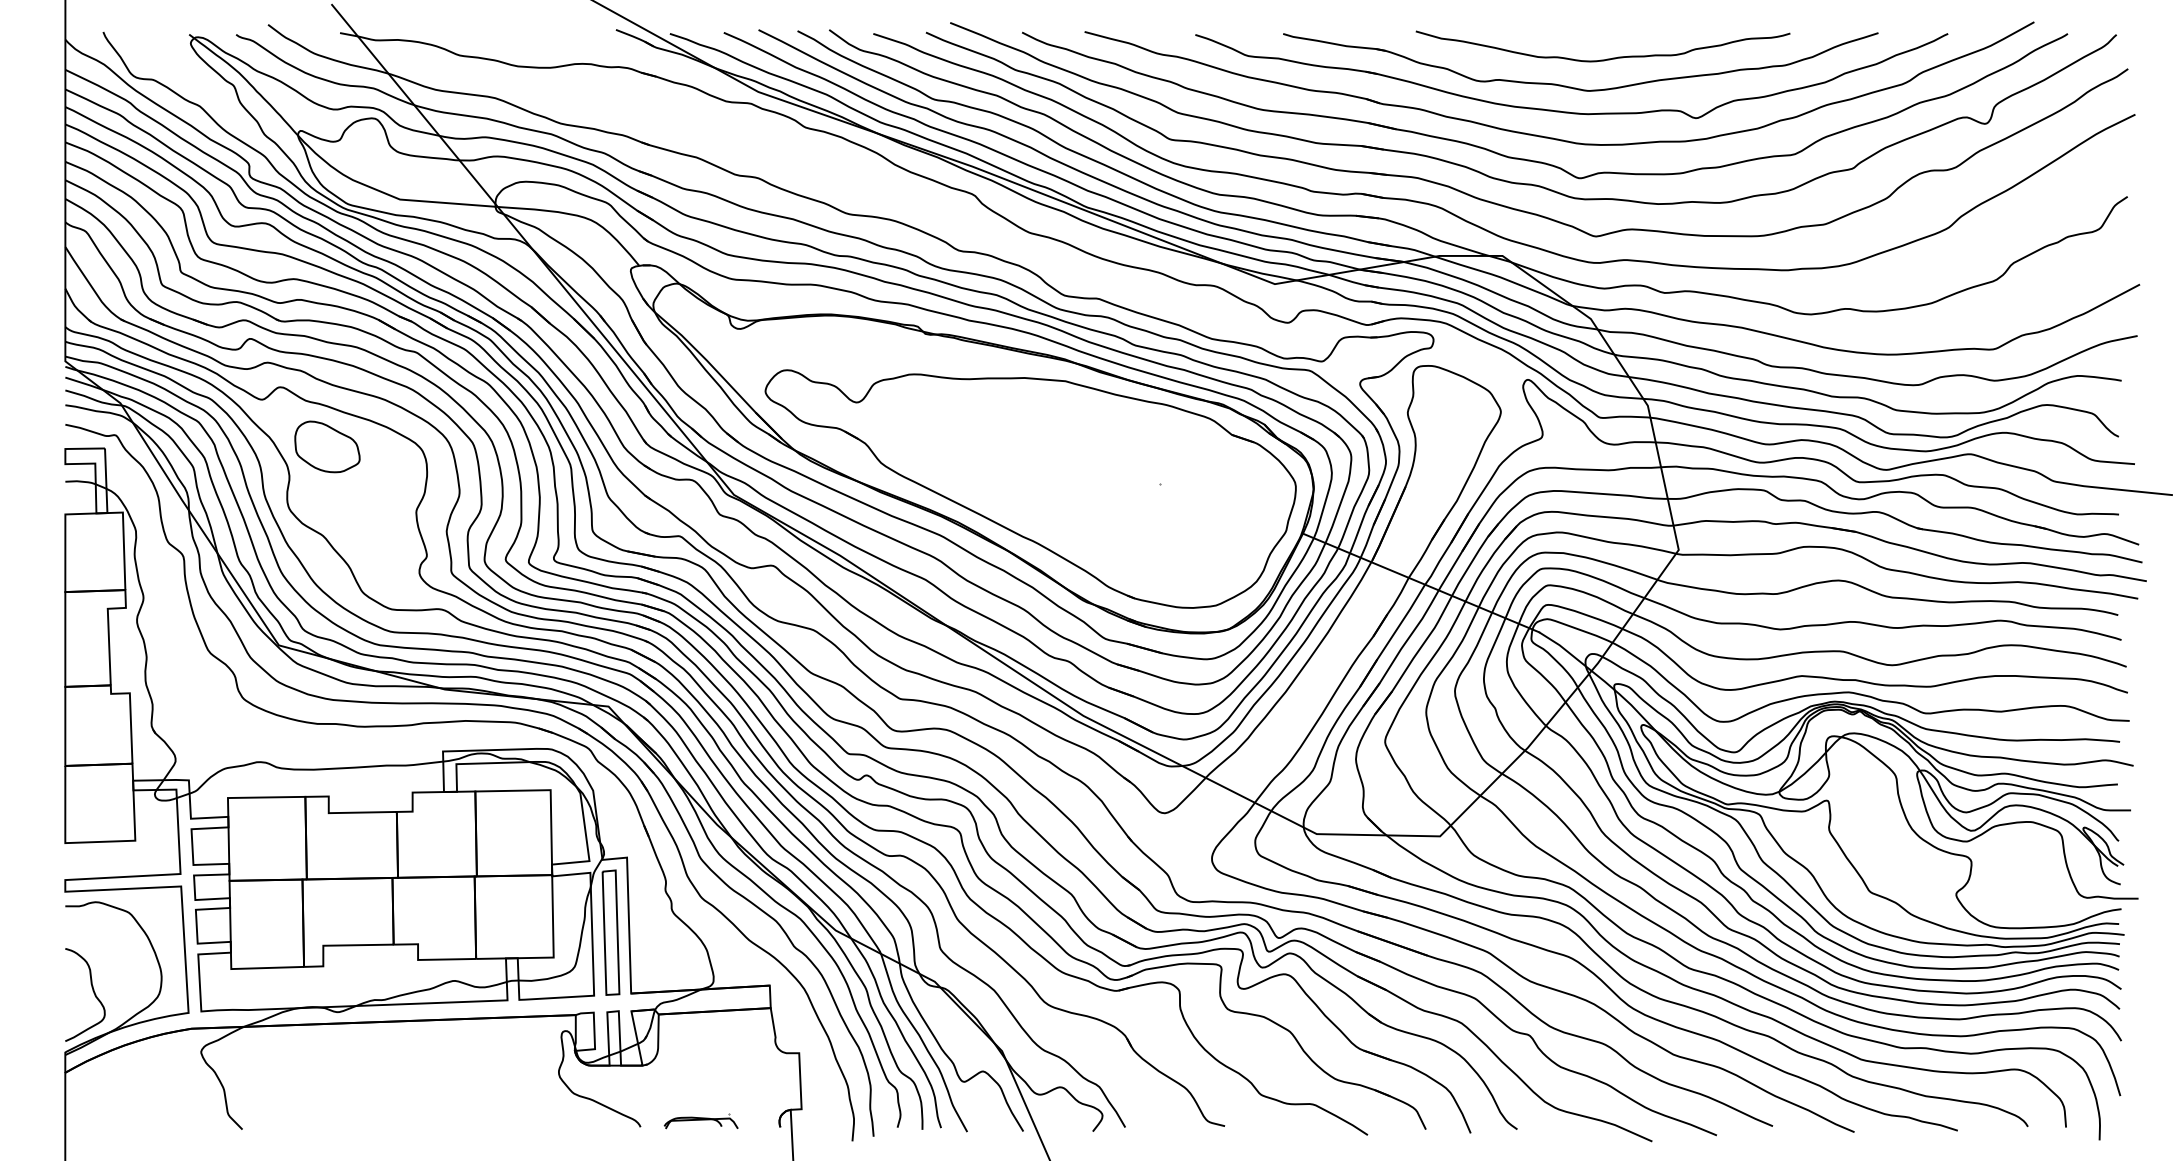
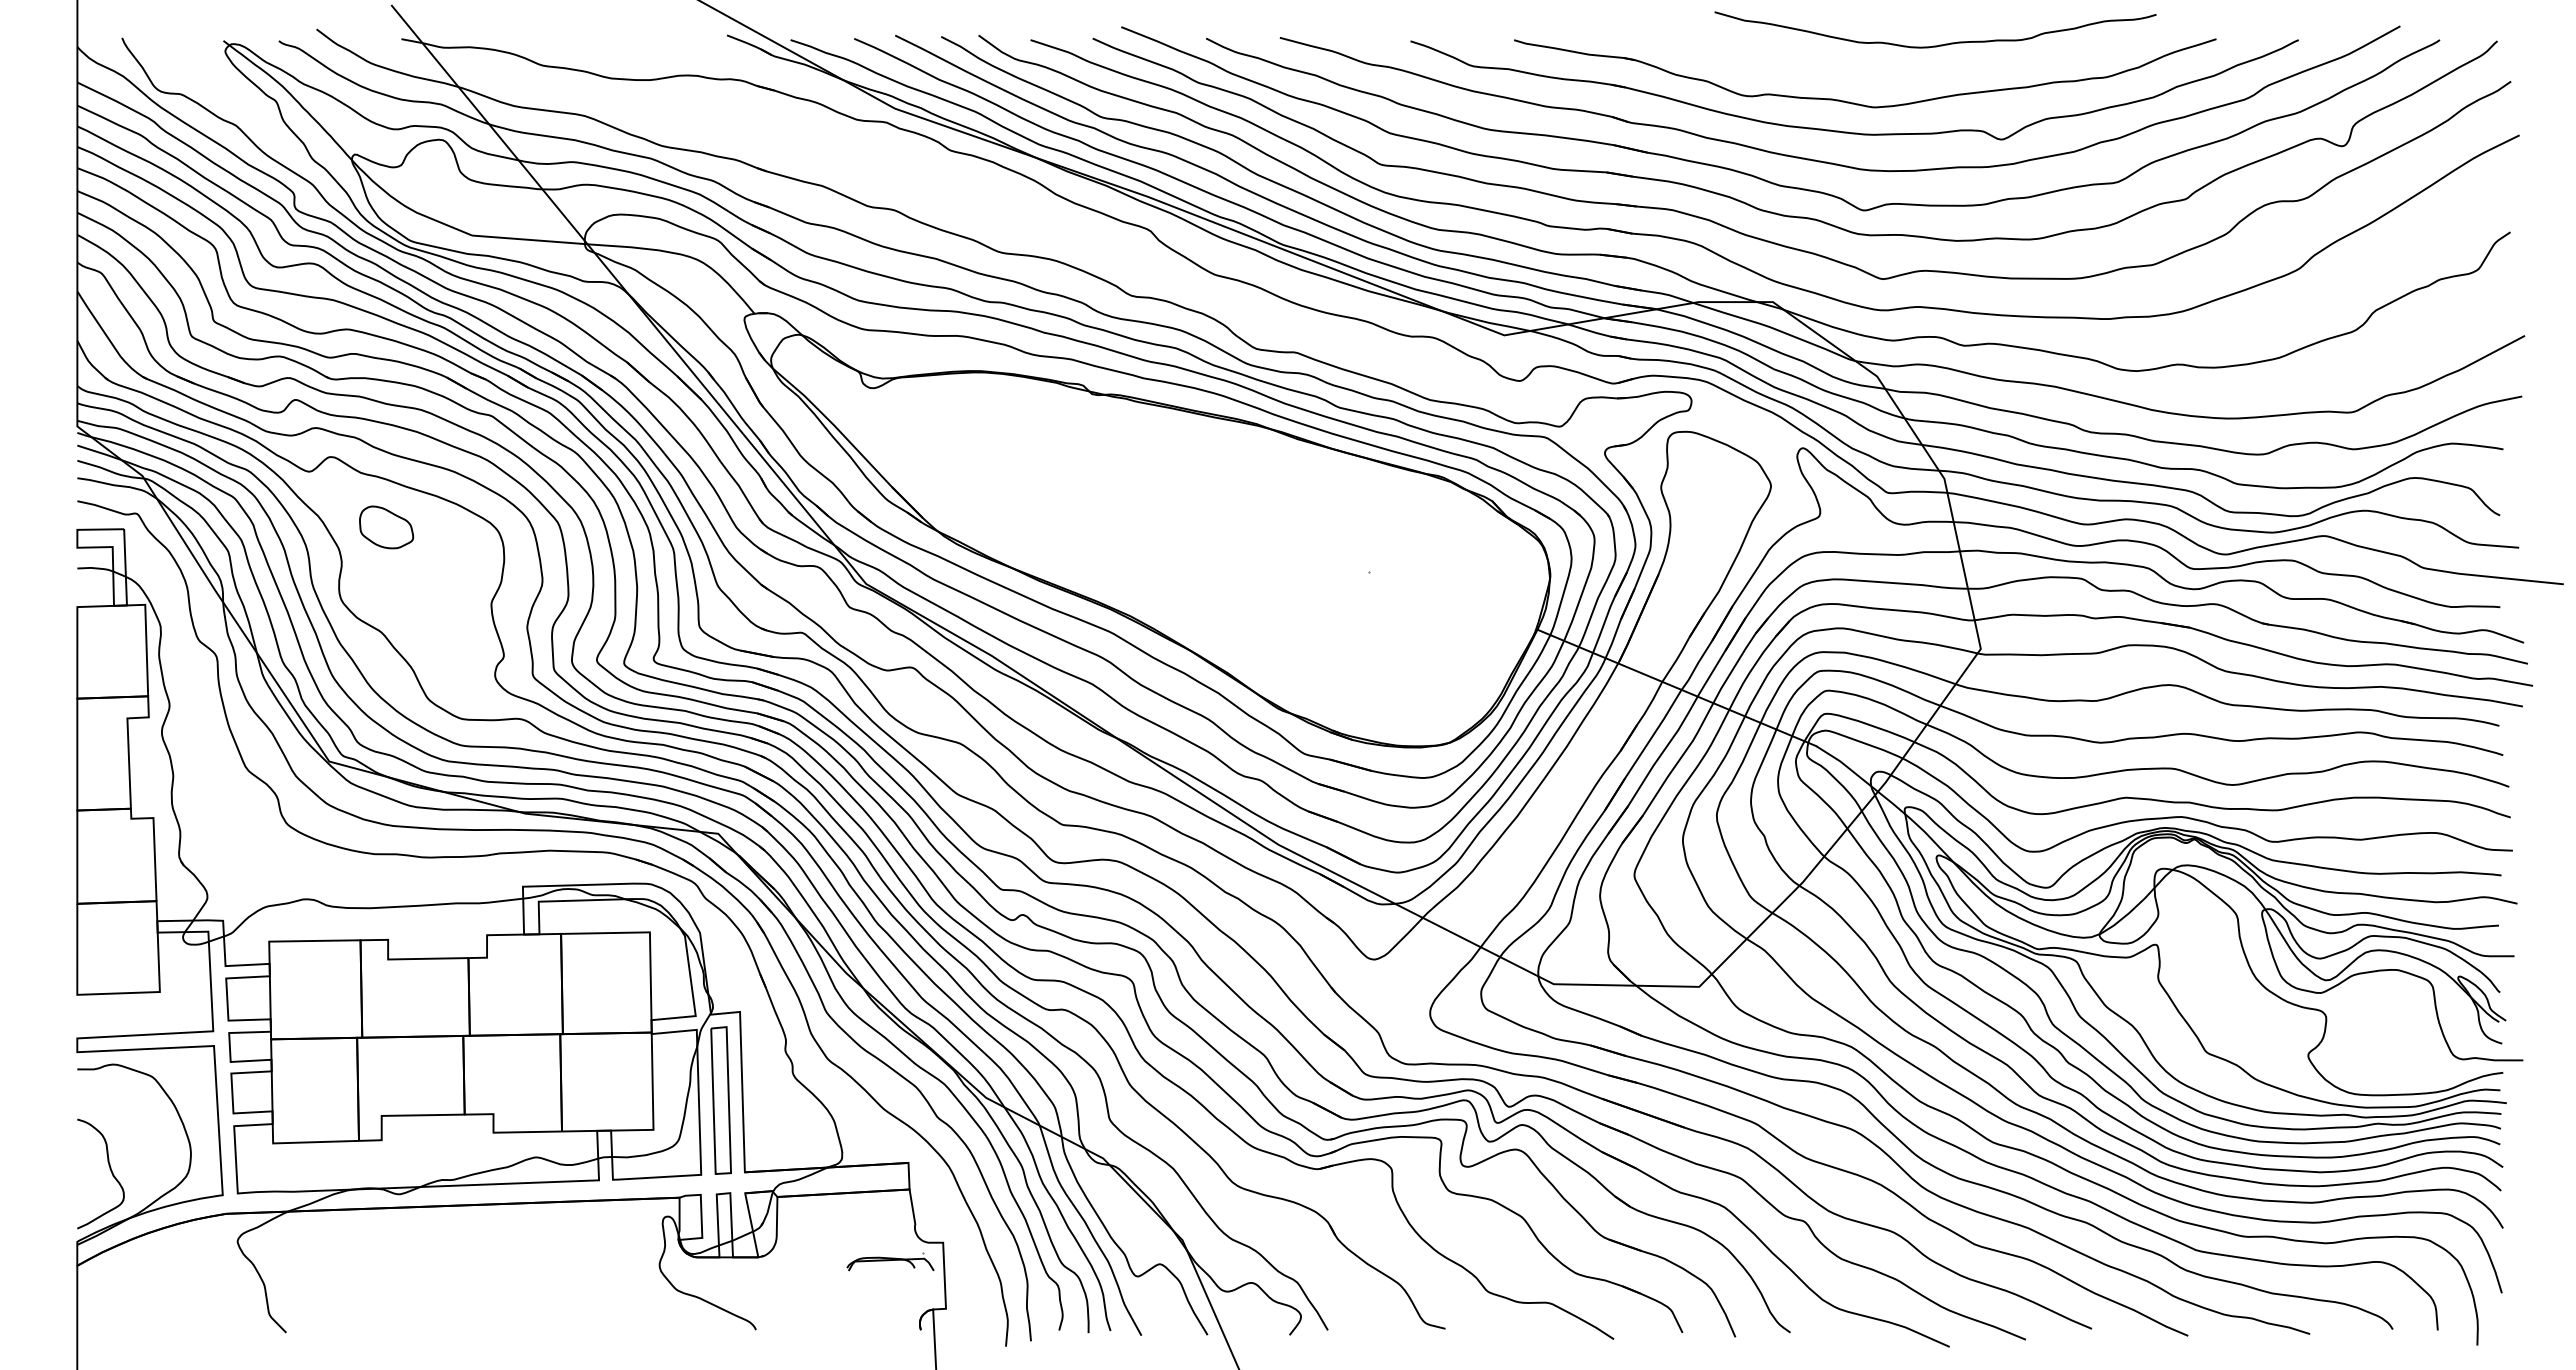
curve: (1606, 58) -> (1939, 44), moved
part: (327, 447) -> (386, 527), size x0.7
part: (1030, 489) -> (1215, 577), removed
part: (701, 1120) -> (890, 1261), moved

